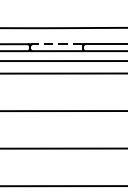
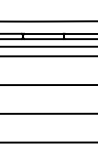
line: (56, 43) -> (43, 33), dashed -> solid

